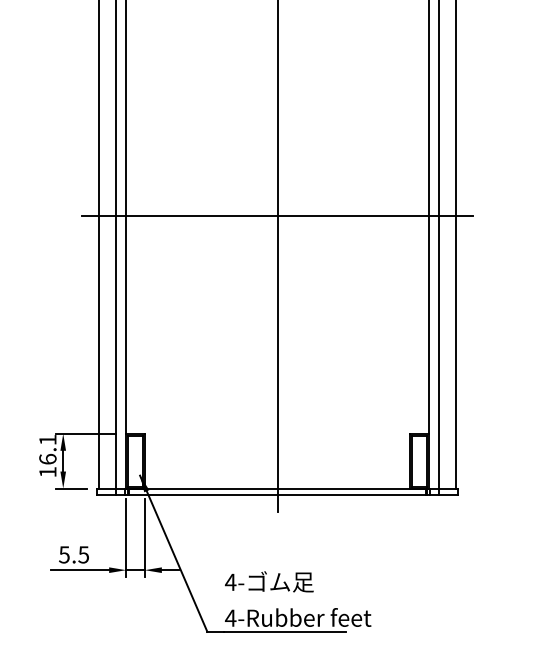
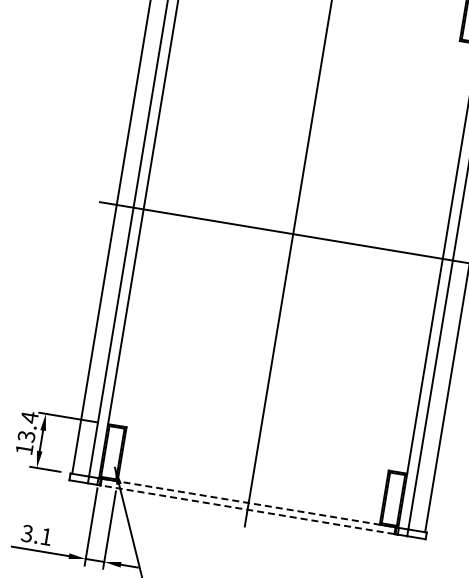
text: (47, 449) -> (27, 426), 16.1 -> 13.4
line: (277, 488) -> (248, 502), solid -> dashed
line: (277, 495) -> (247, 509), solid -> dashed
text: (73, 554) -> (36, 534), 5.5 -> 3.1

